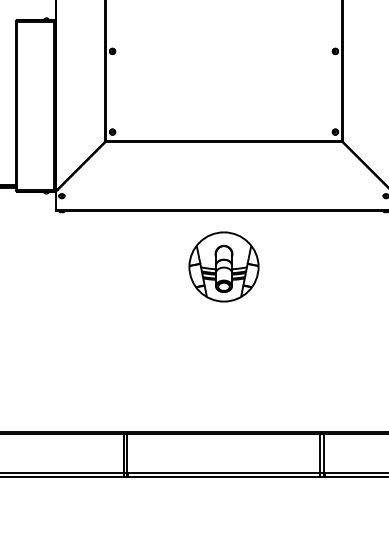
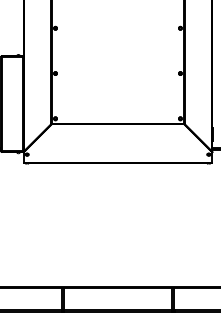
part: (223, 267) -> (117, 194), removed

